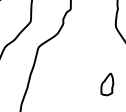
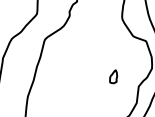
part: (107, 84) -> (113, 76), size x0.6

